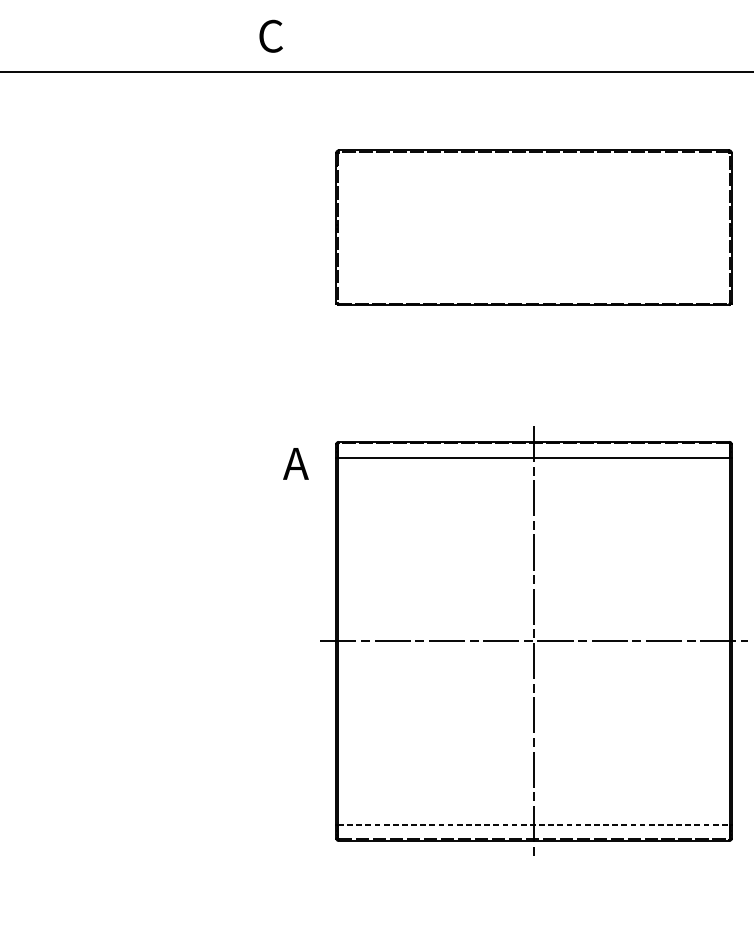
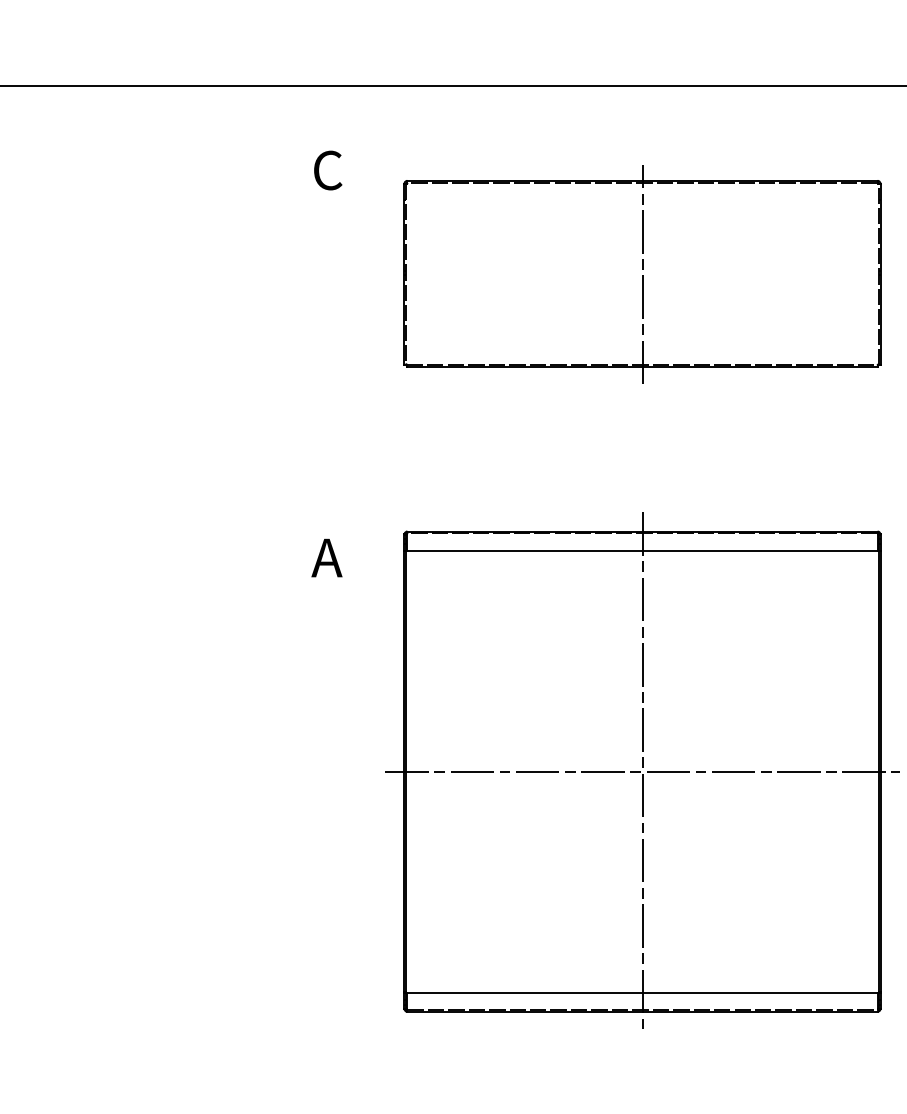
text: (271, 36) -> (328, 170), moved
line: (534, 228) -> (642, 274), added
text: (295, 463) -> (326, 557), moved
line: (534, 824) -> (642, 992), dashed -> solid

